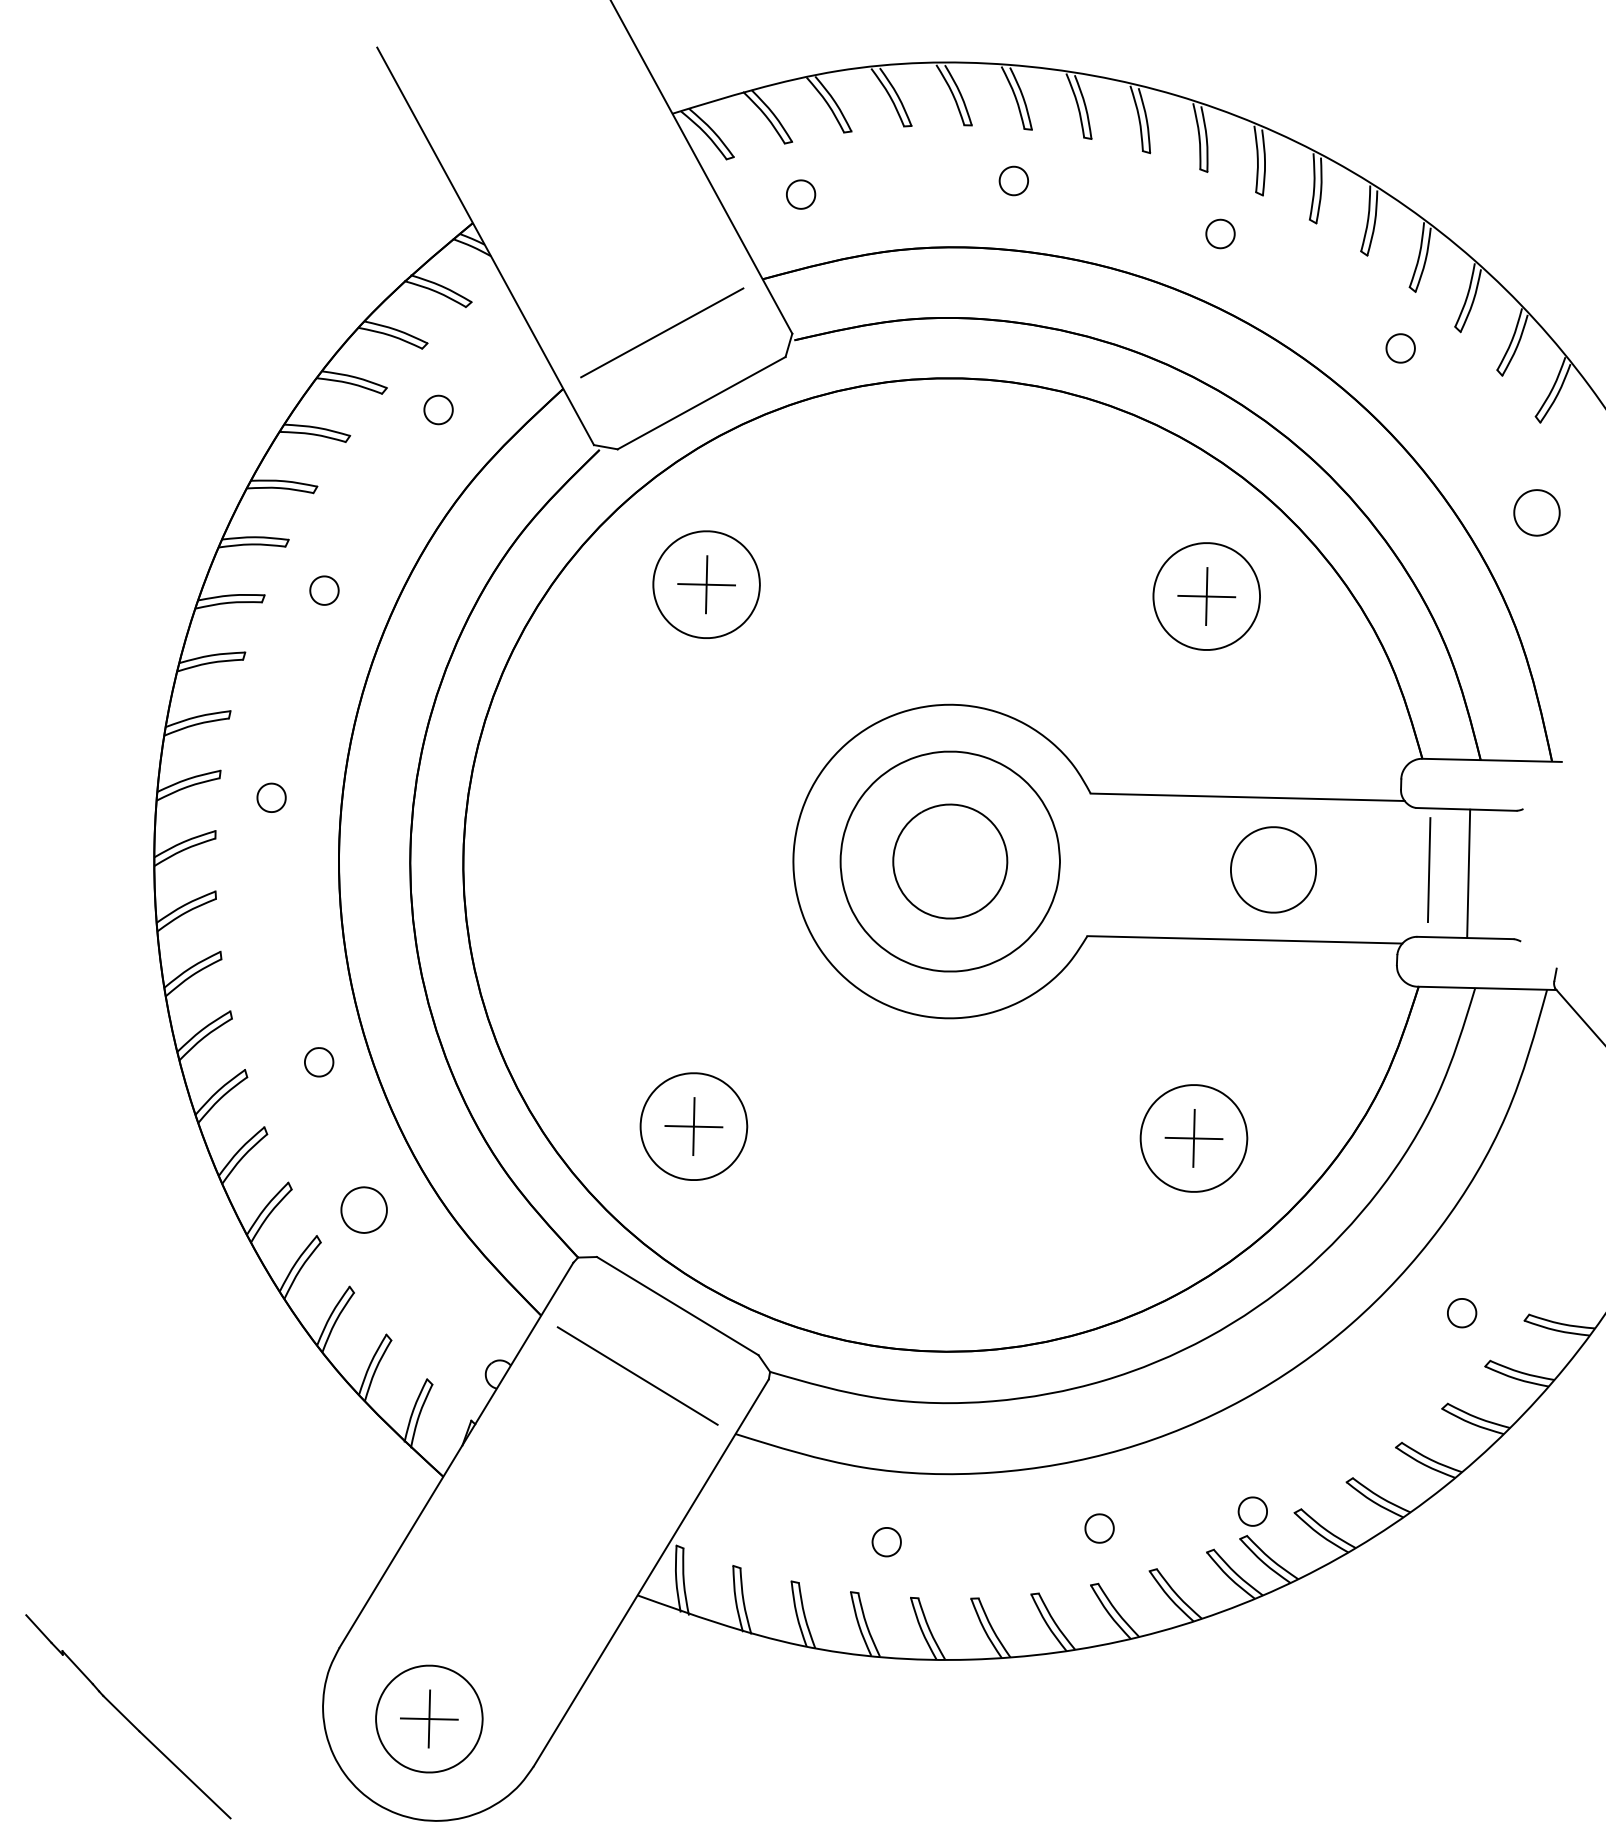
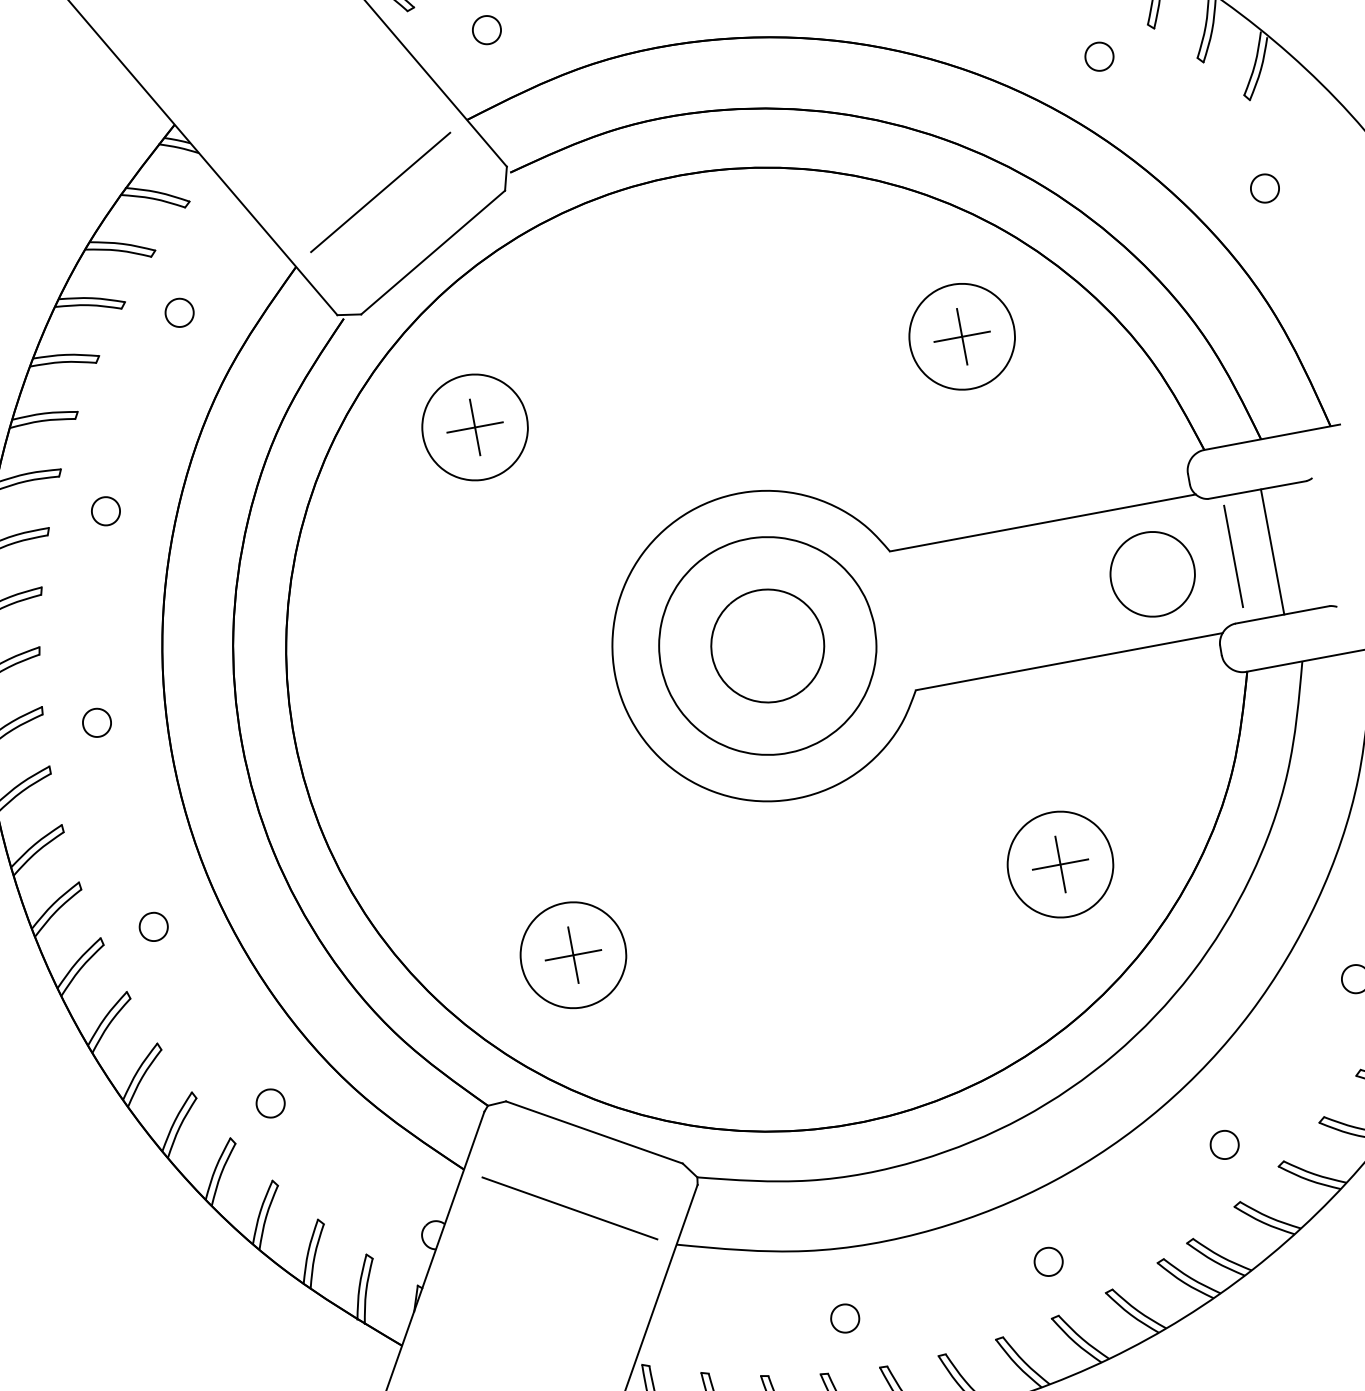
part: (1536, 513) -> (1264, 188), size x0.62
part: (1273, 869) -> (1152, 573), moved
part: (319, 1062) -> (154, 927), moved
part: (363, 1209) -> (270, 1103), size x0.62
part: (1252, 1511) -> (1224, 1144), moved

